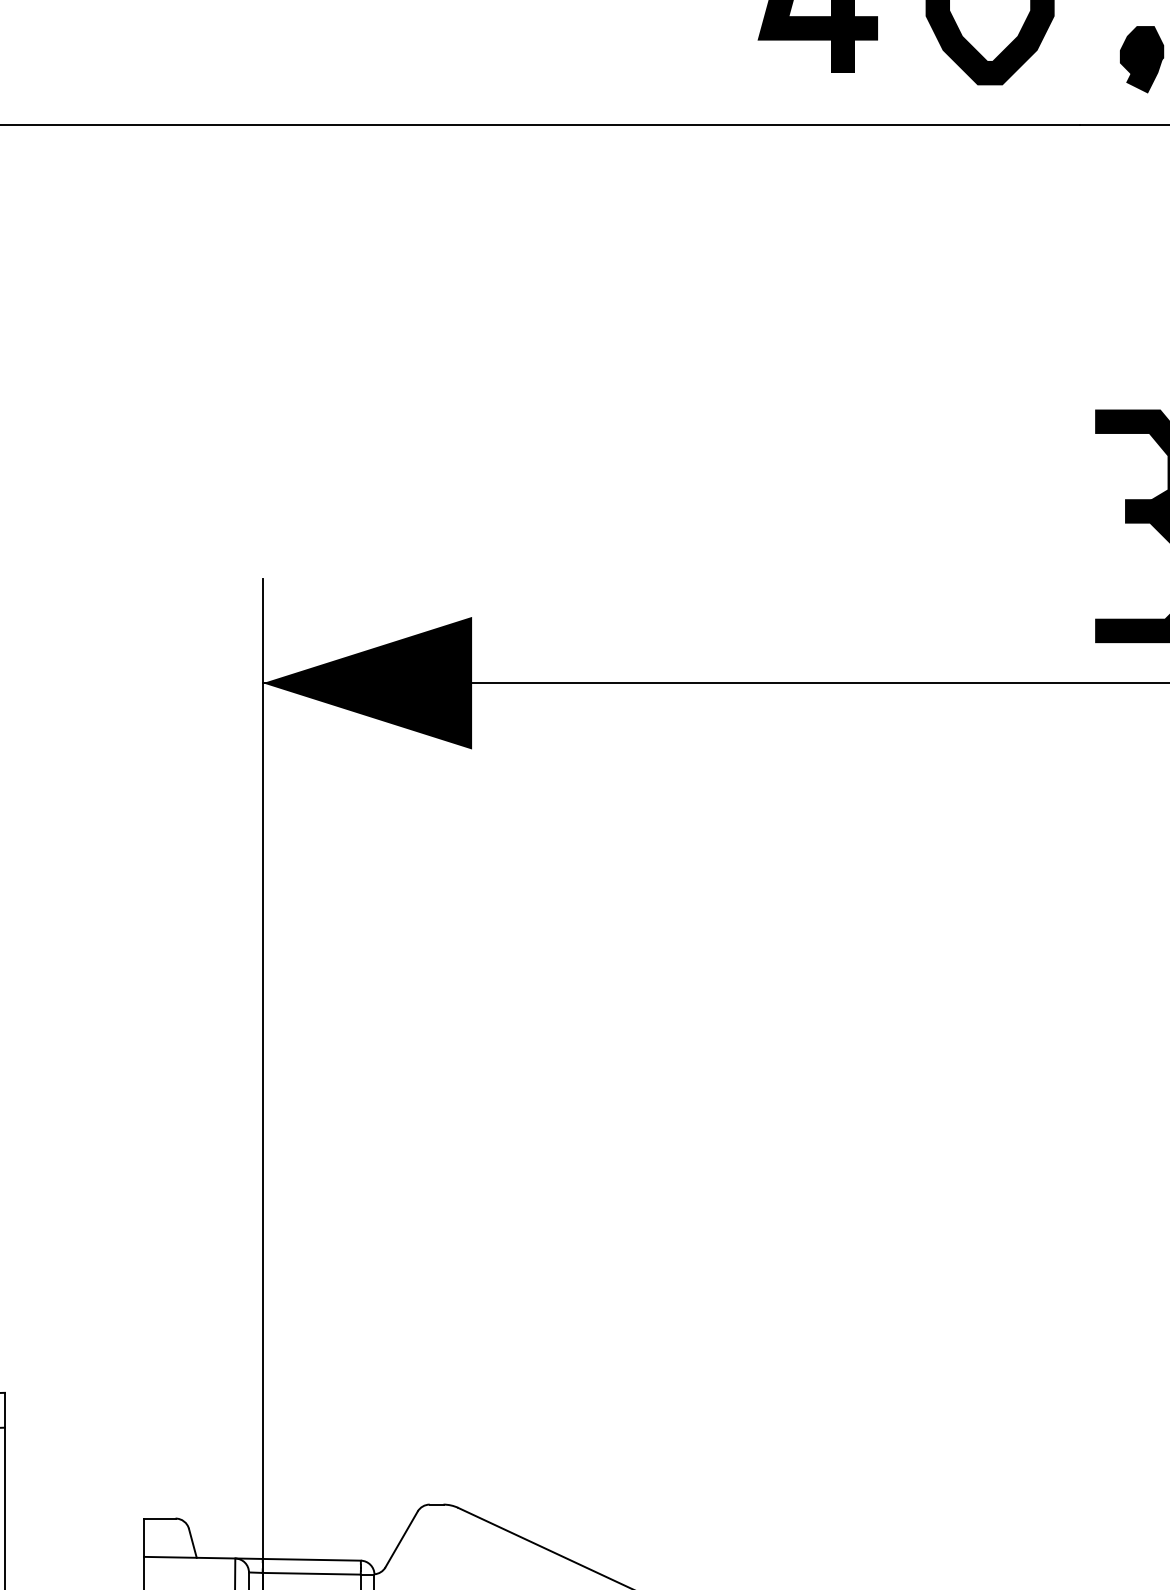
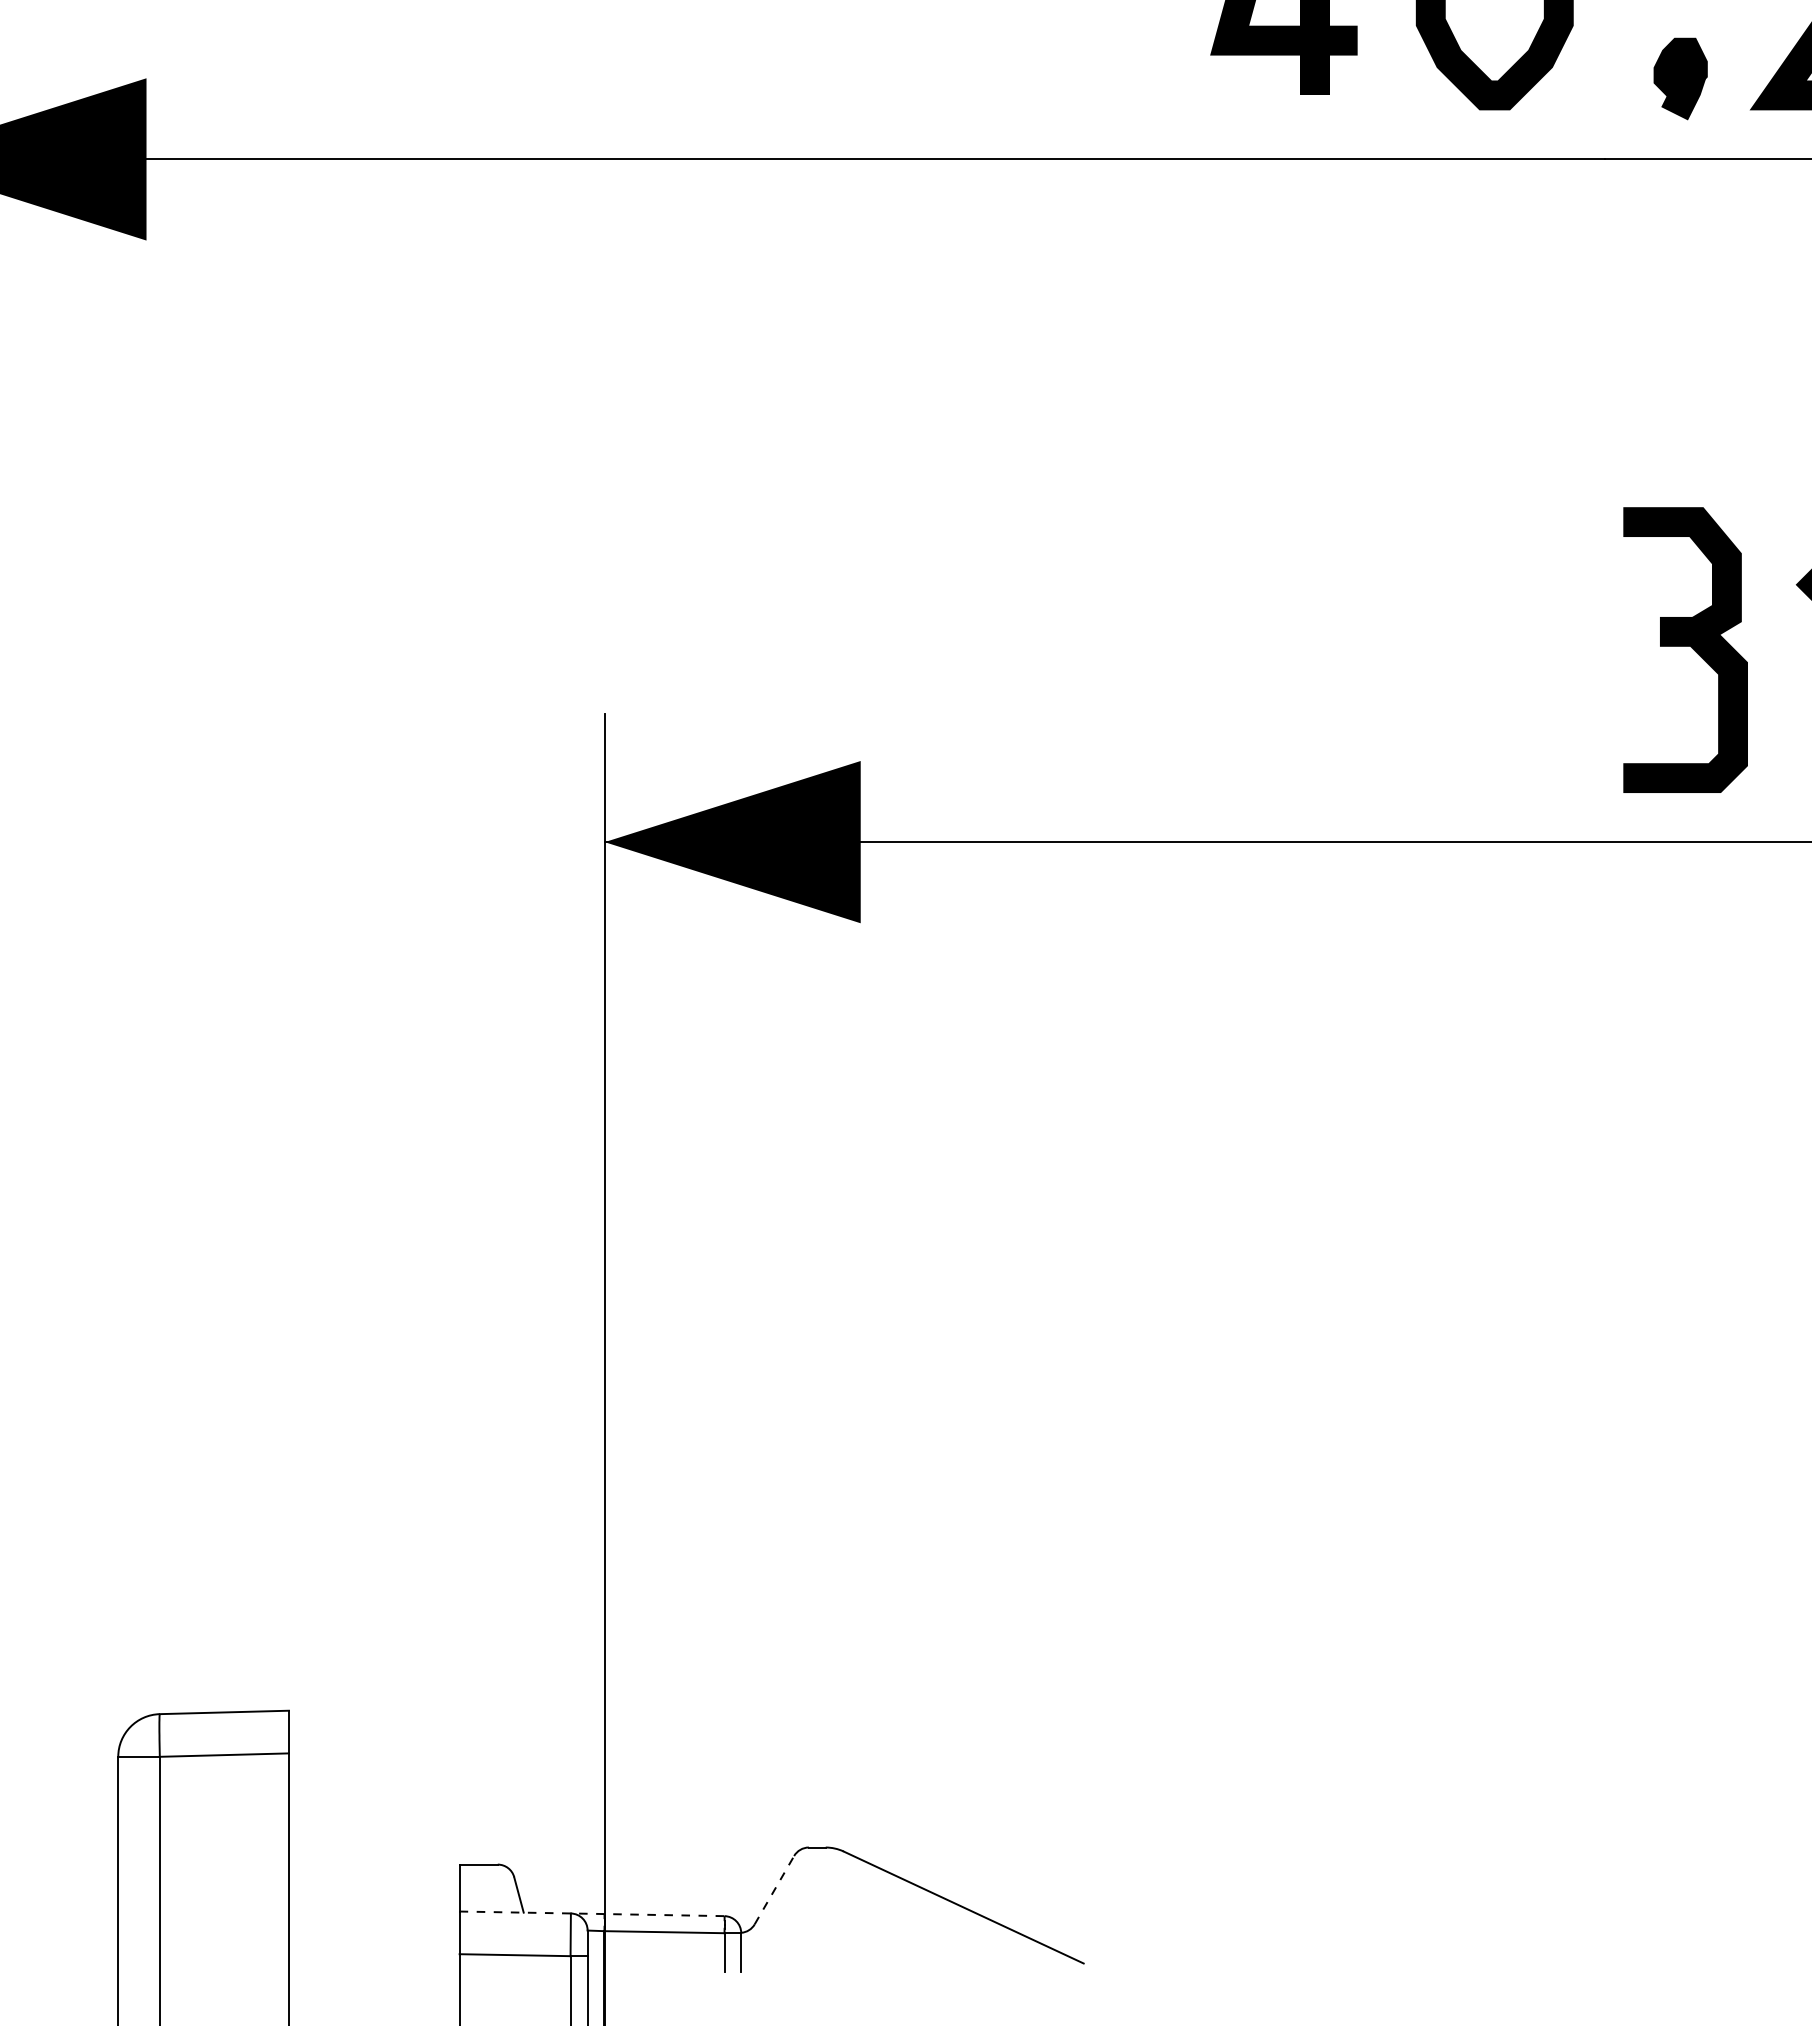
line: (401, 1538) -> (774, 1889), solid -> dashed
line: (252, 1558) -> (592, 1913), solid -> dashed

